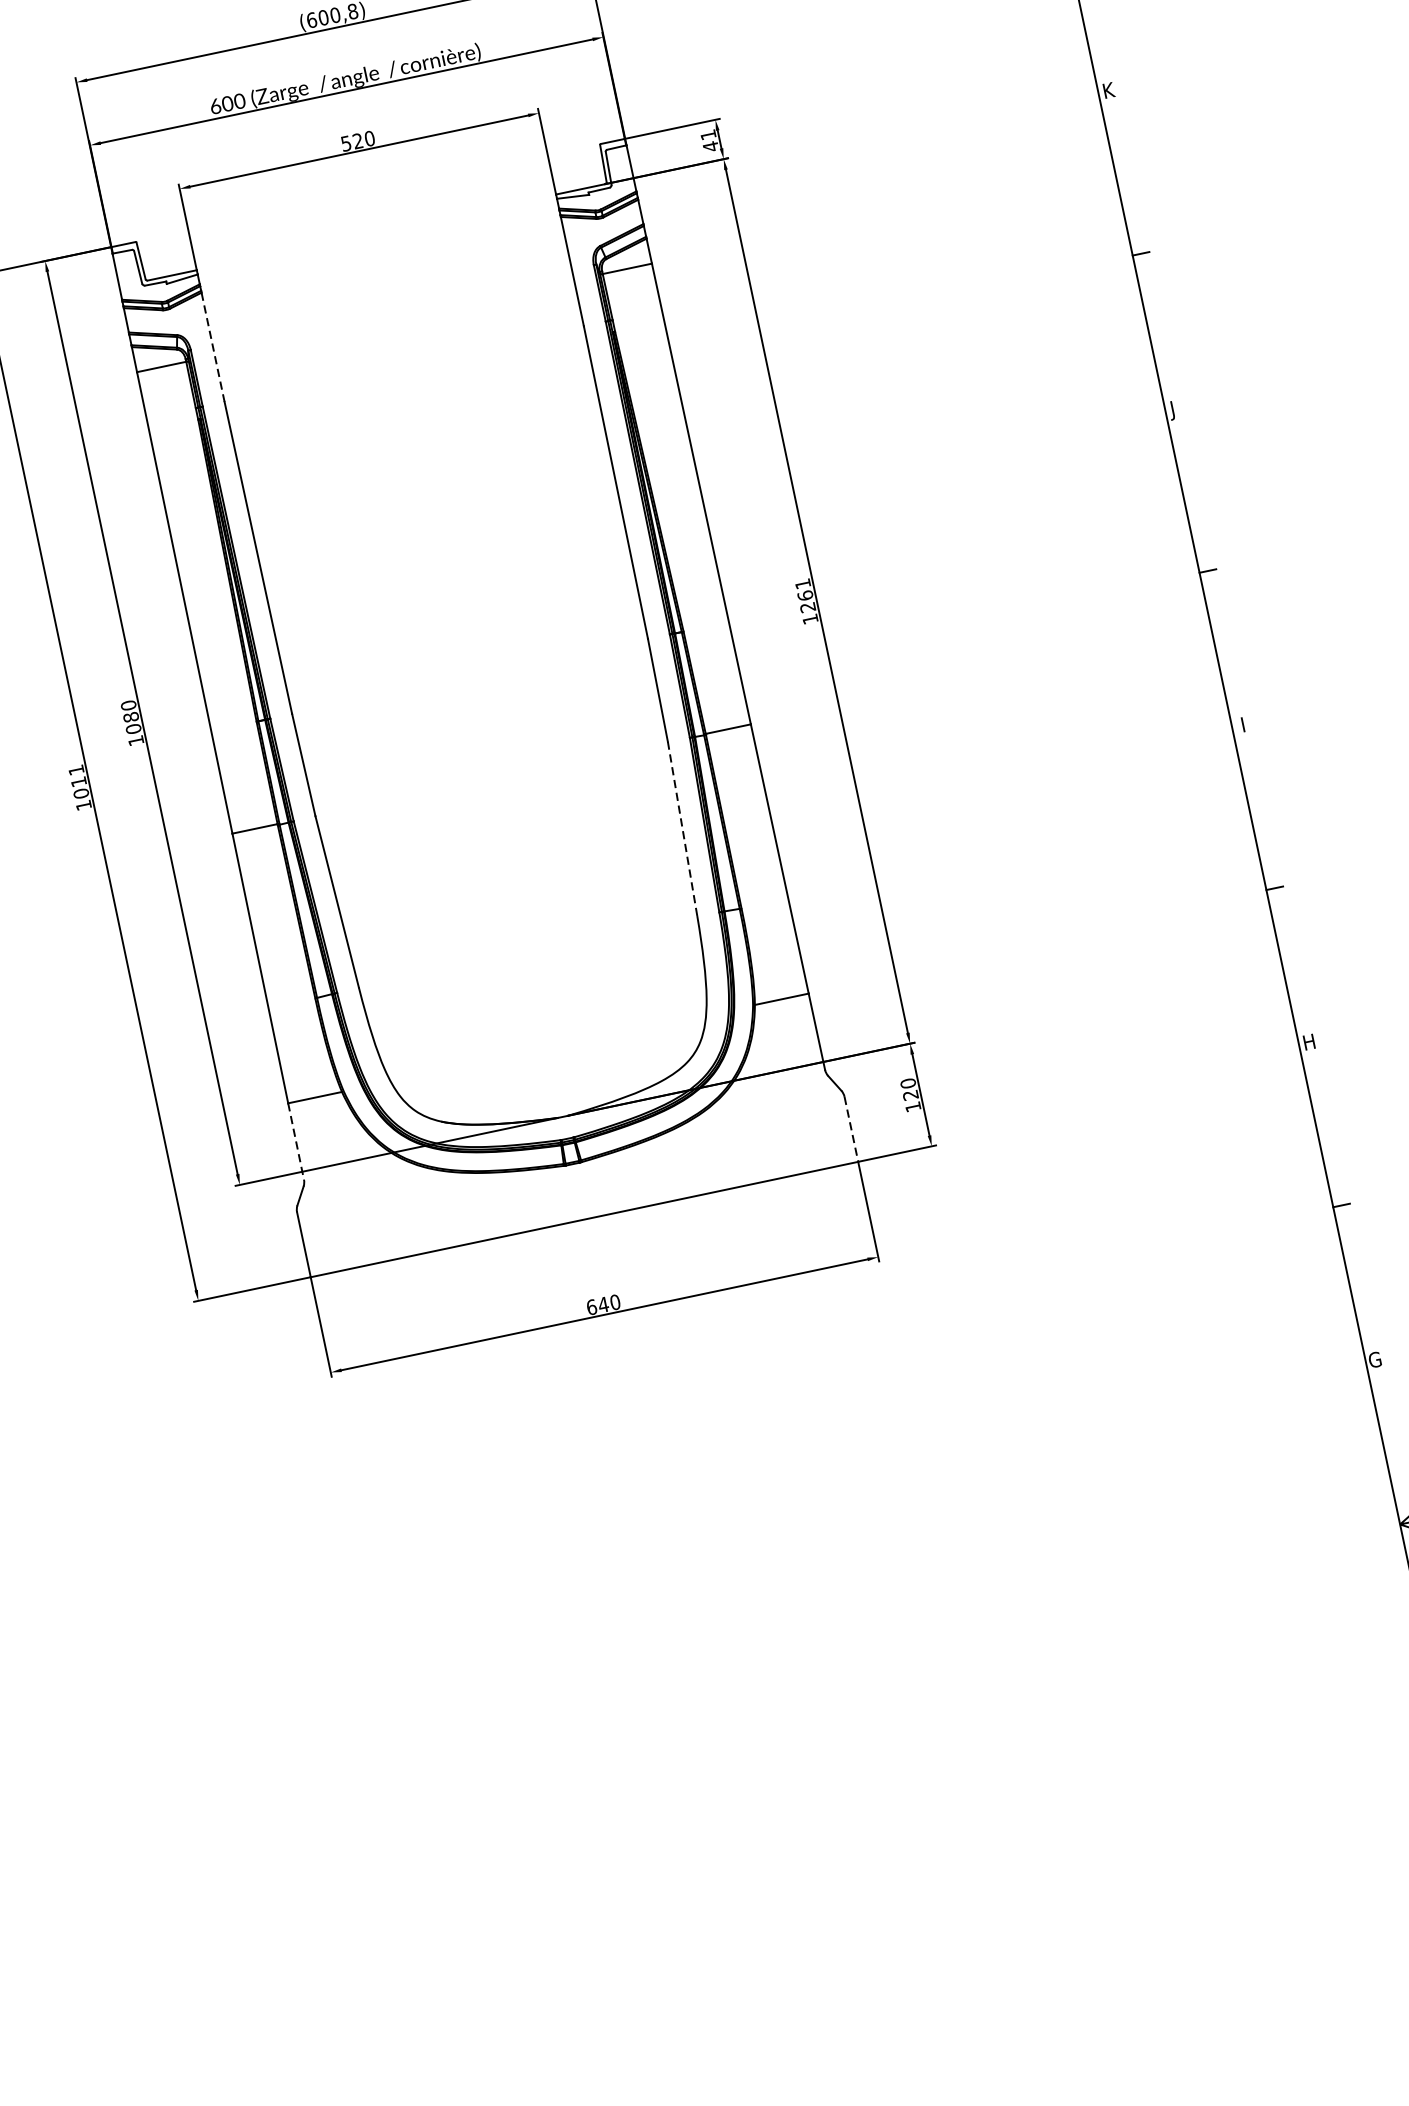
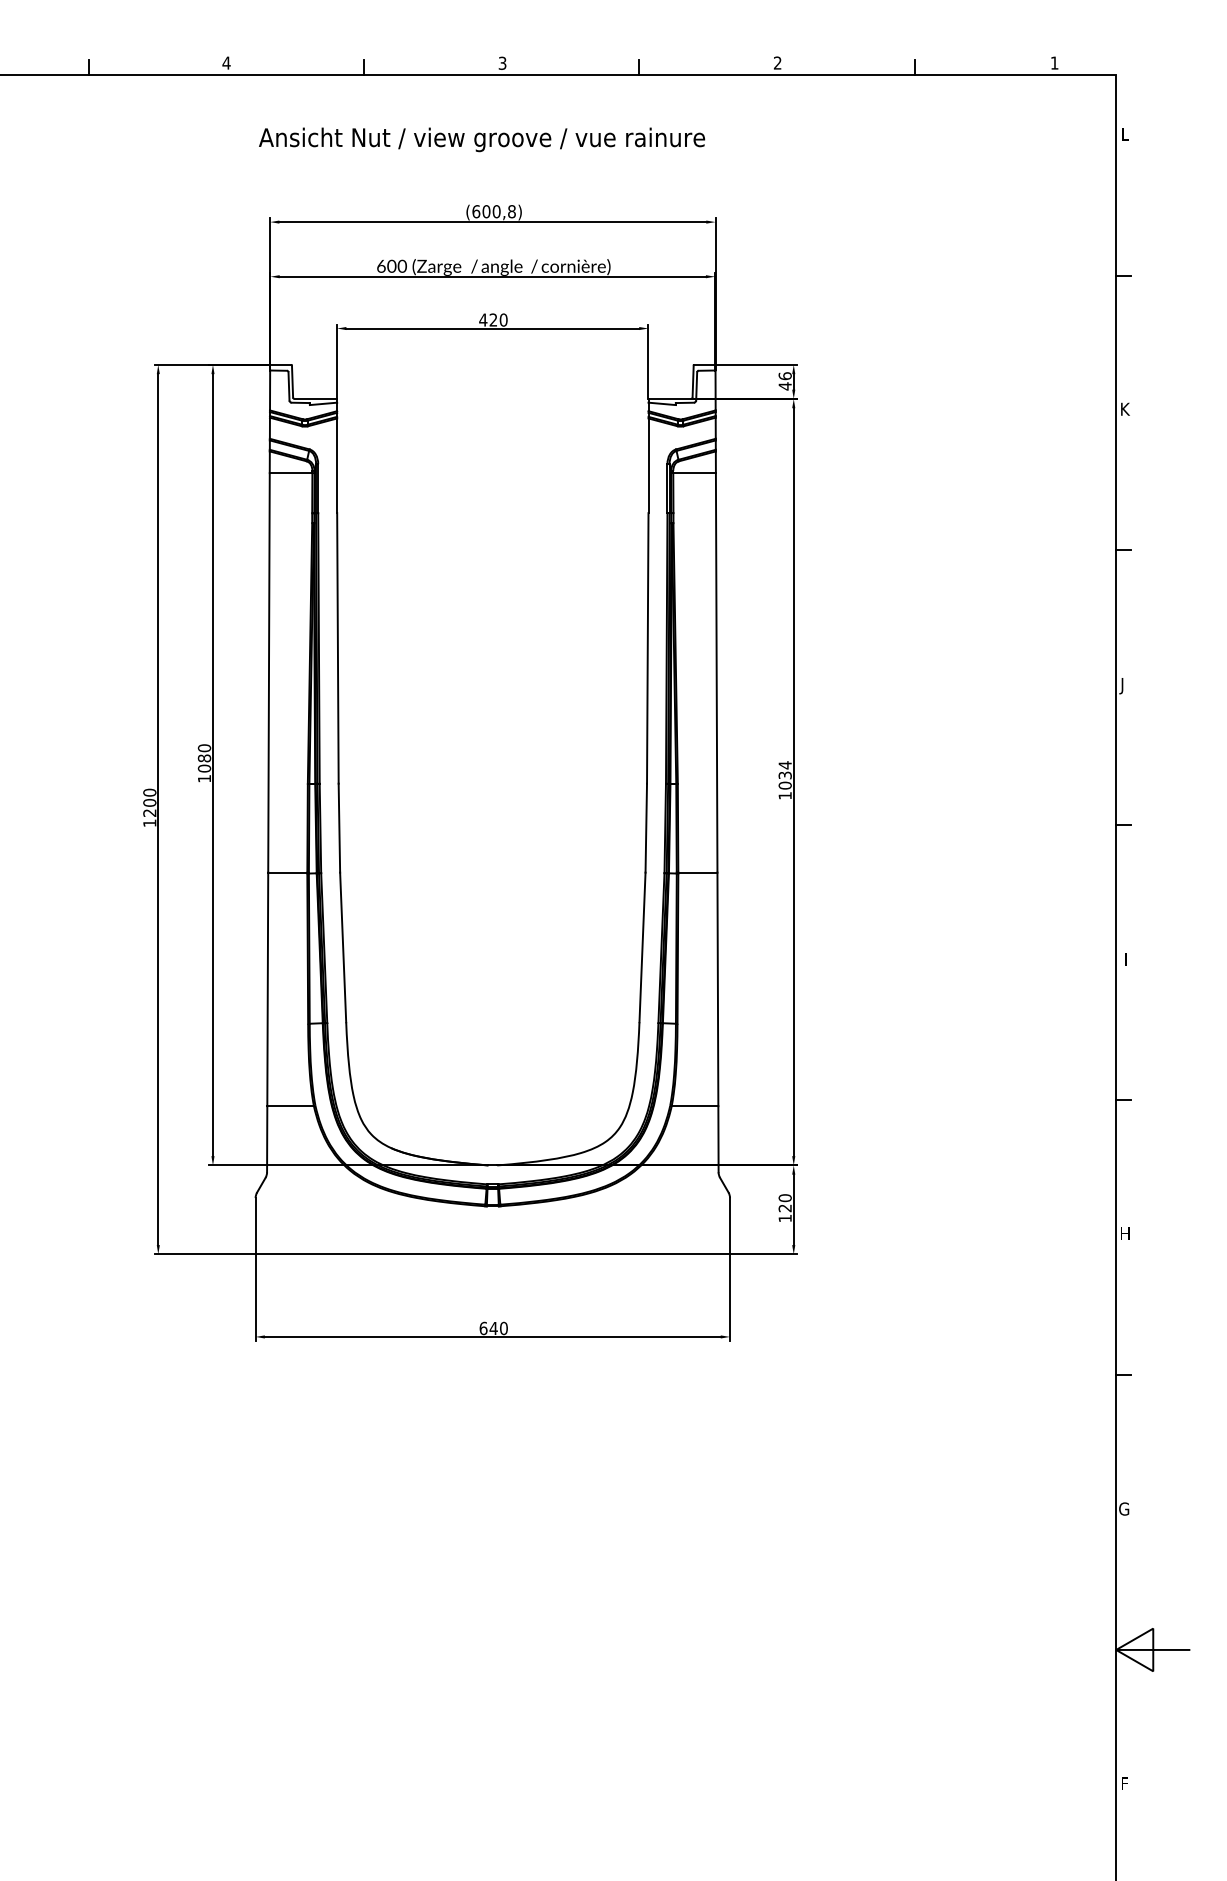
text: (707, 135) -> (784, 376), 41 -> 46
text: (346, 142) -> (483, 319), 520 -> 420
line: (213, 348) -> (337, 466), dashed -> solid
text: (804, 595) -> (784, 775), 1261 -> 1034
text: (78, 781) -> (149, 802), 1011 -> 1200
line: (682, 828) -> (642, 947), dashed -> solid
line: (852, 1129) -> (730, 1226), dashed -> solid
line: (296, 1141) -> (267, 1139), dashed -> solid

